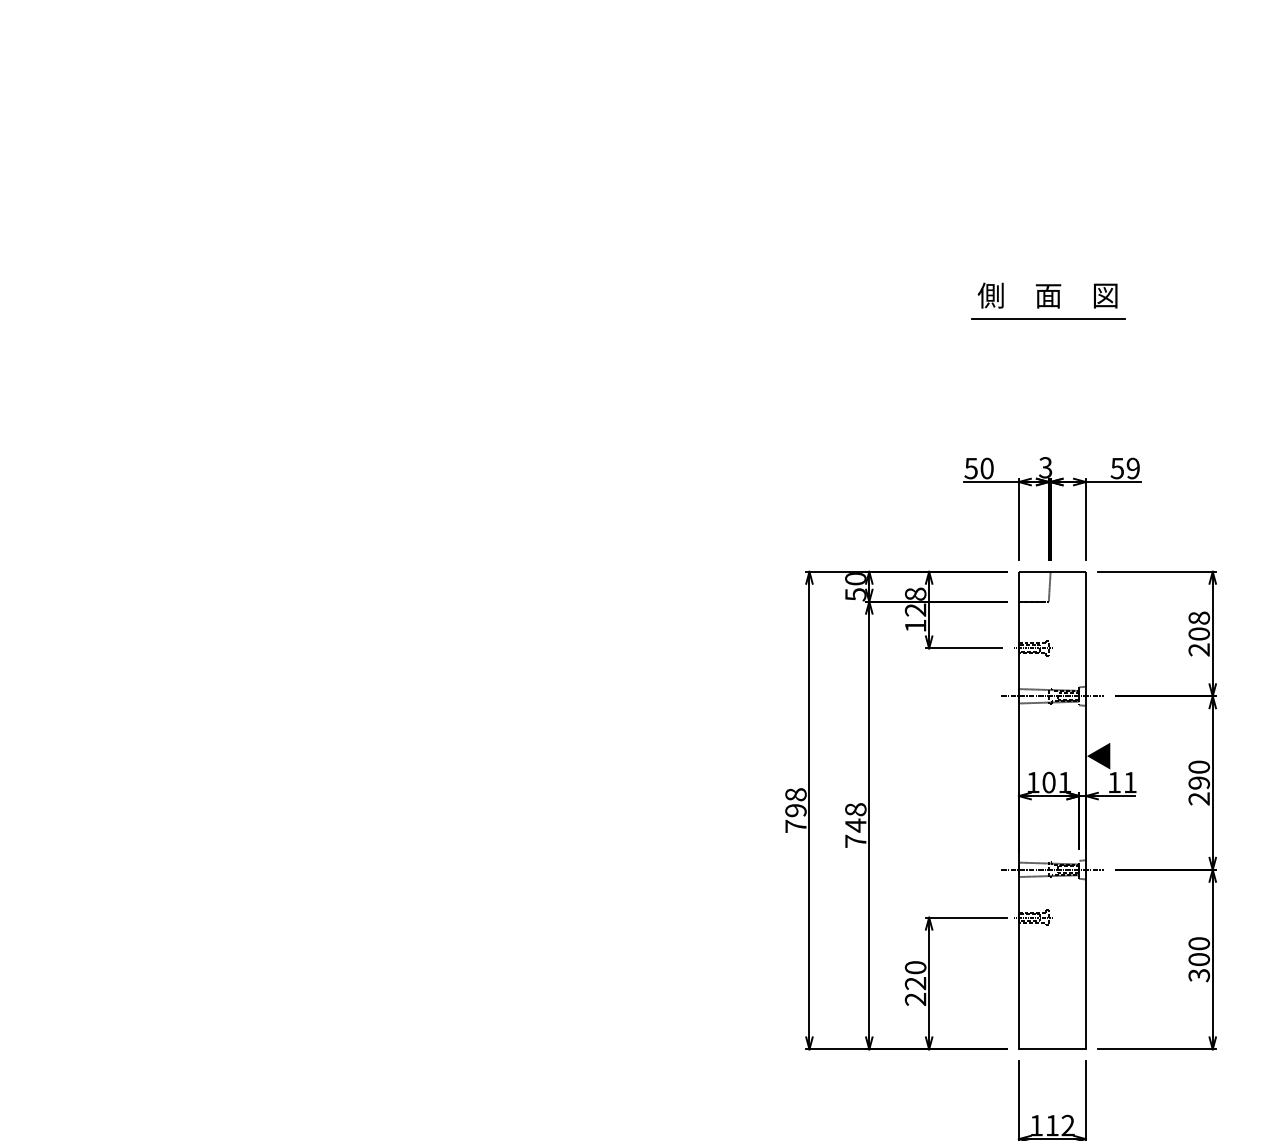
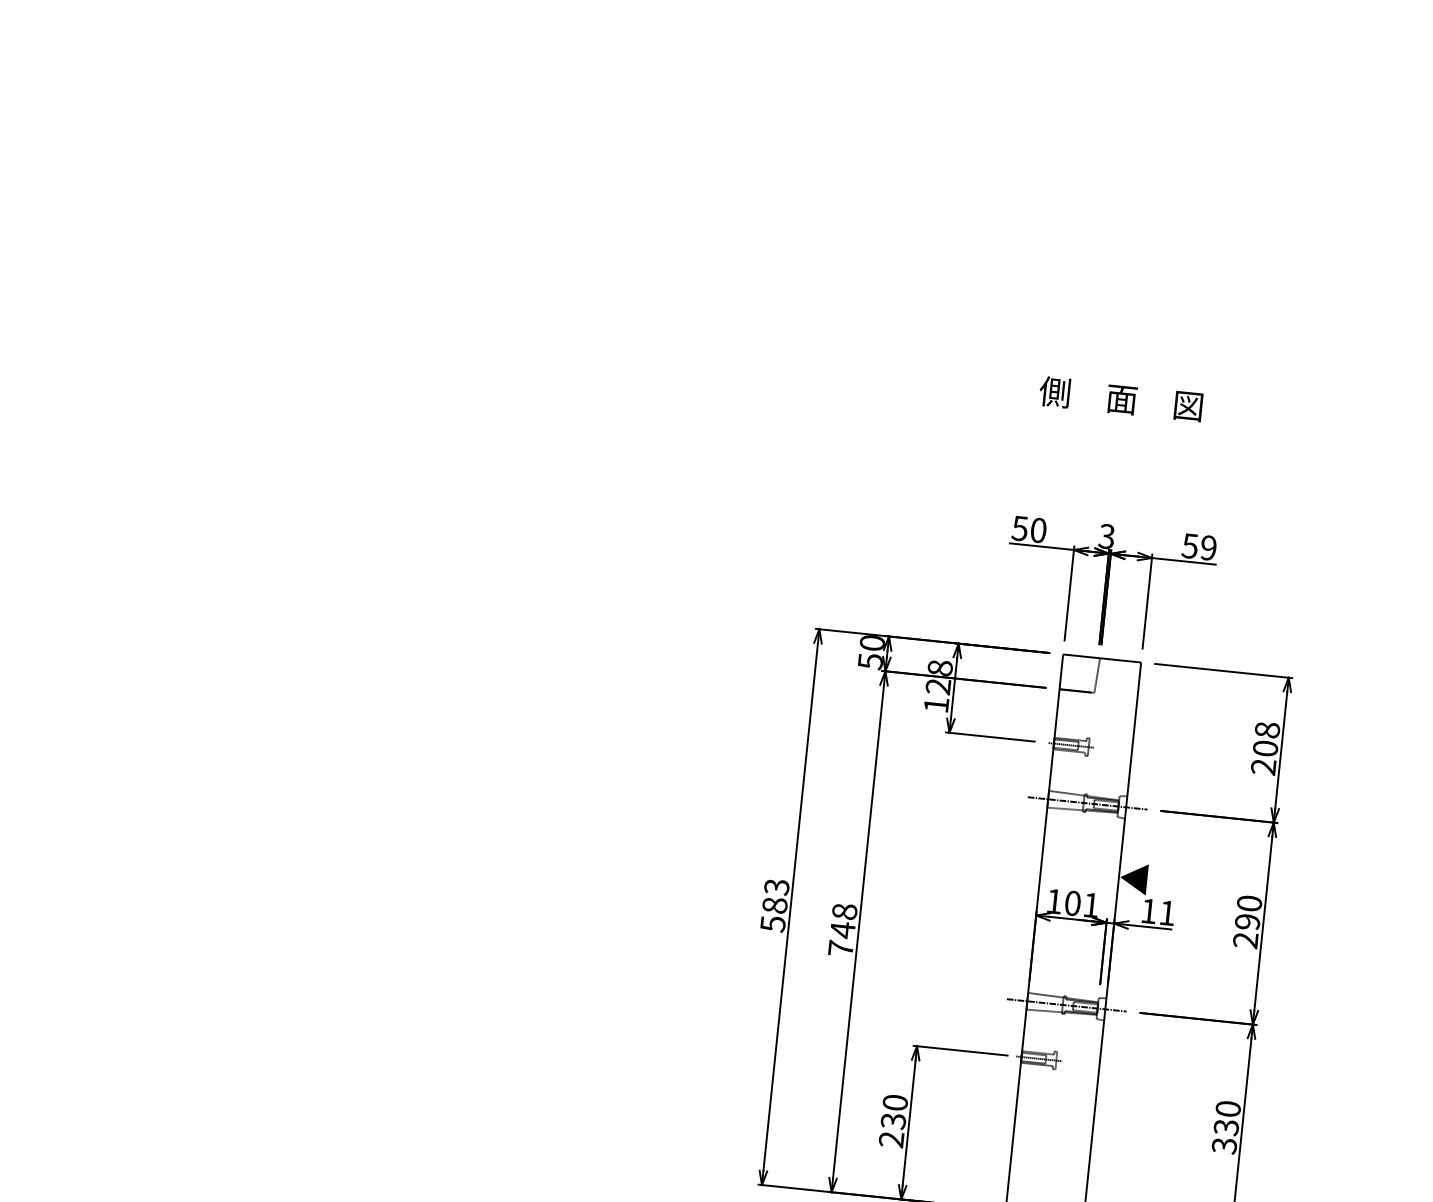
text: (1047, 295) -> (1120, 398), moved
line: (1048, 318) -> (1128, 363), removed
text: (795, 810) -> (774, 905), 798 -> 583
text: (1198, 959) -> (1225, 1127), 300 -> 330
text: (915, 983) -> (893, 1121), 220 -> 230

